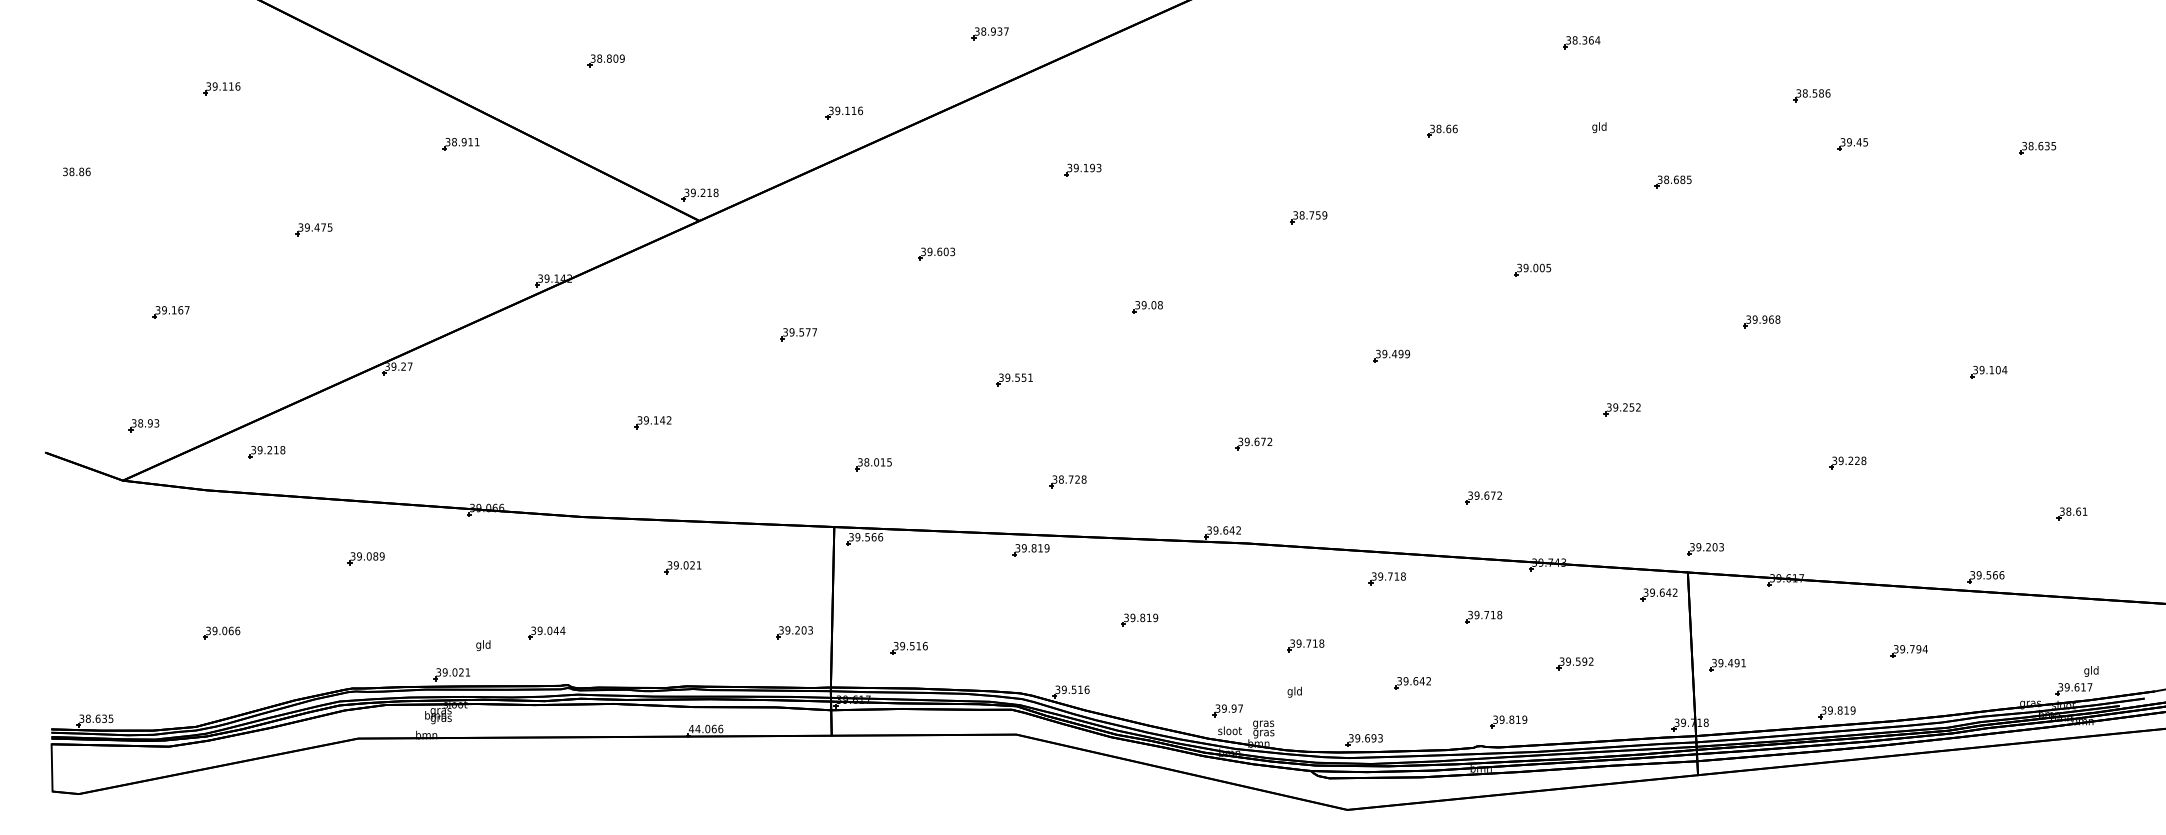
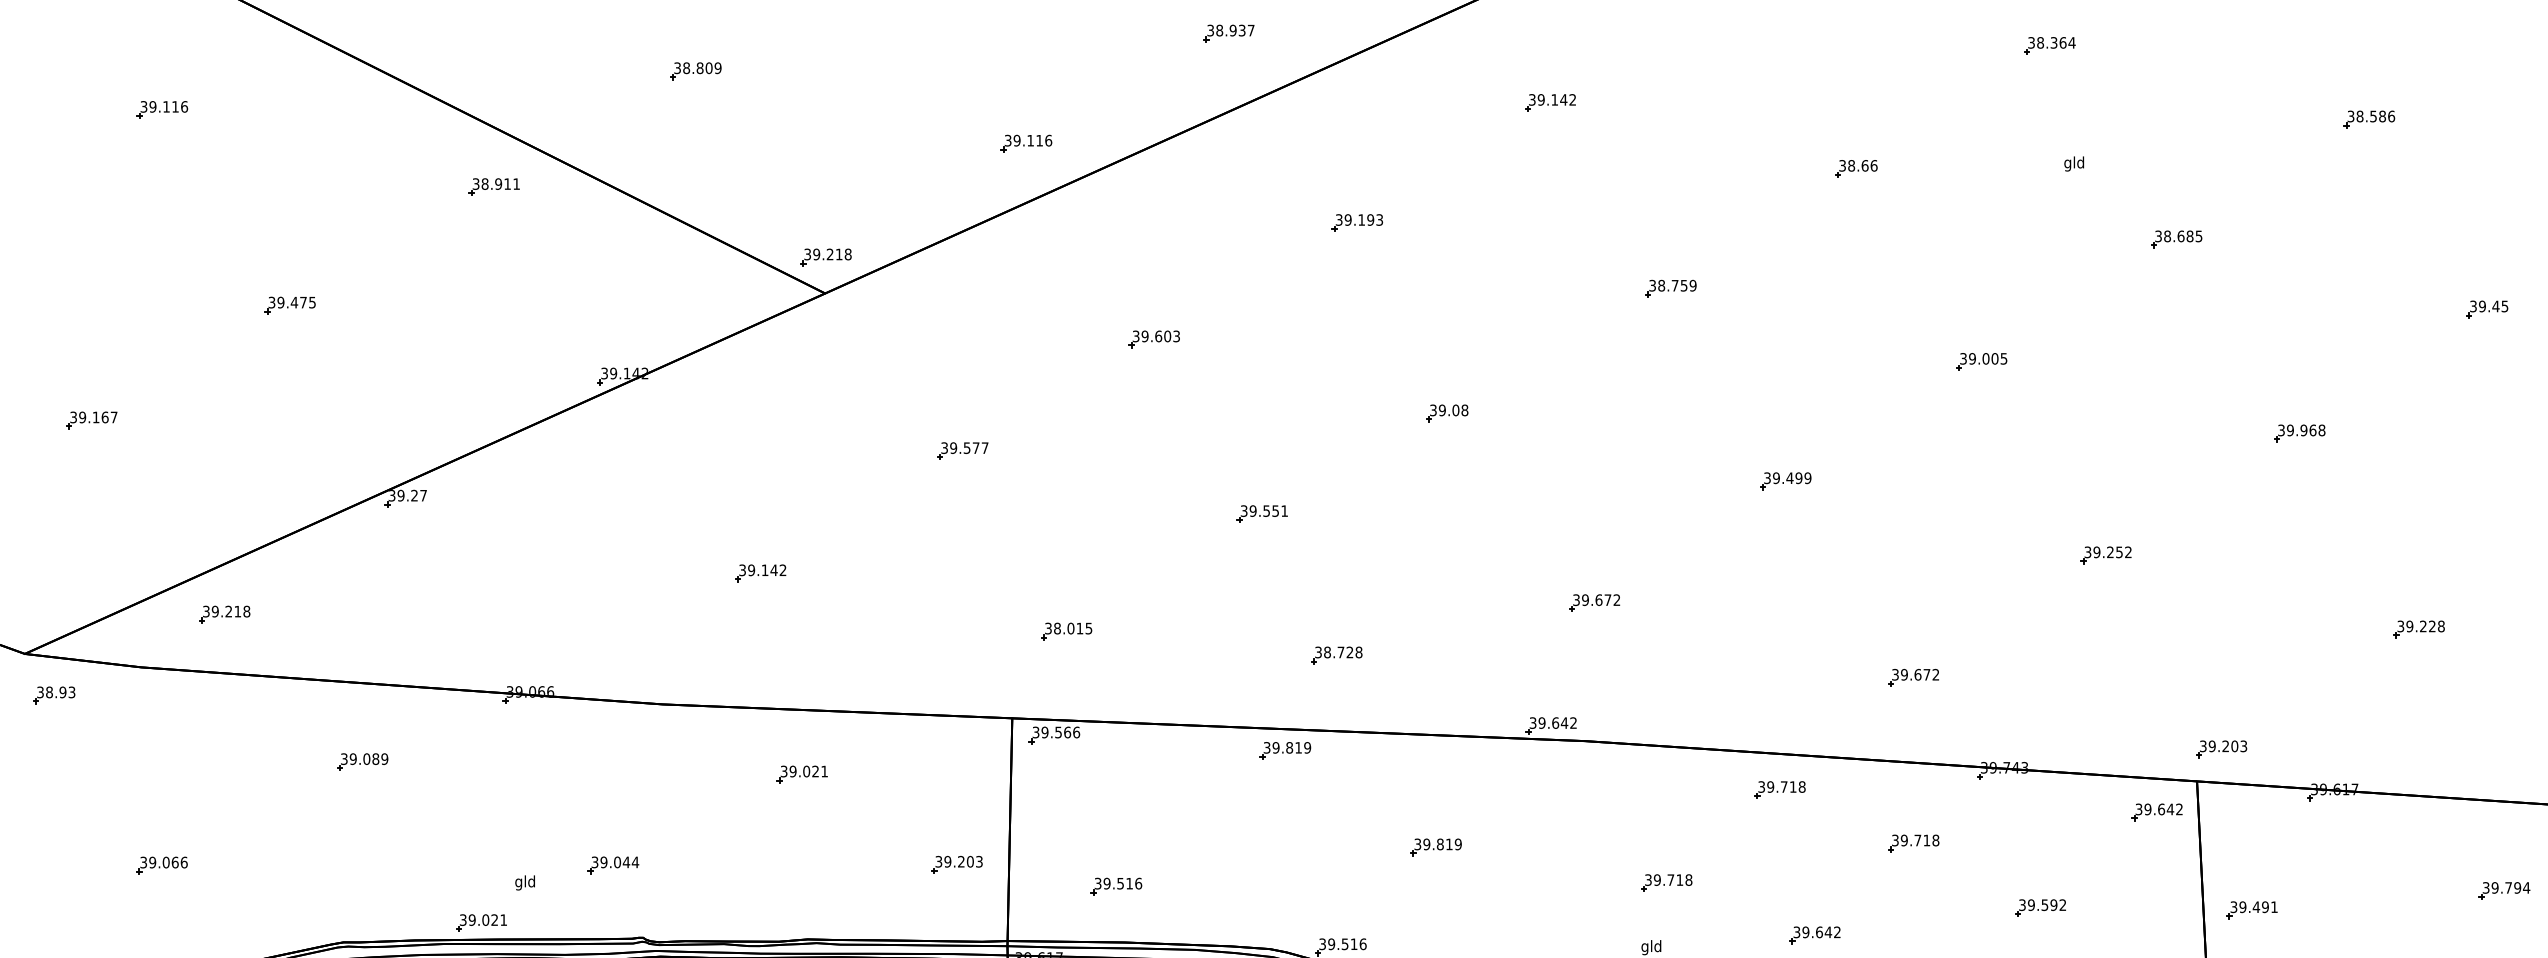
part: (1221, 83) -> (1549, 102), added
part: (1852, 144) -> (2486, 309), moved
part: (143, 425) -> (53, 695), moved

